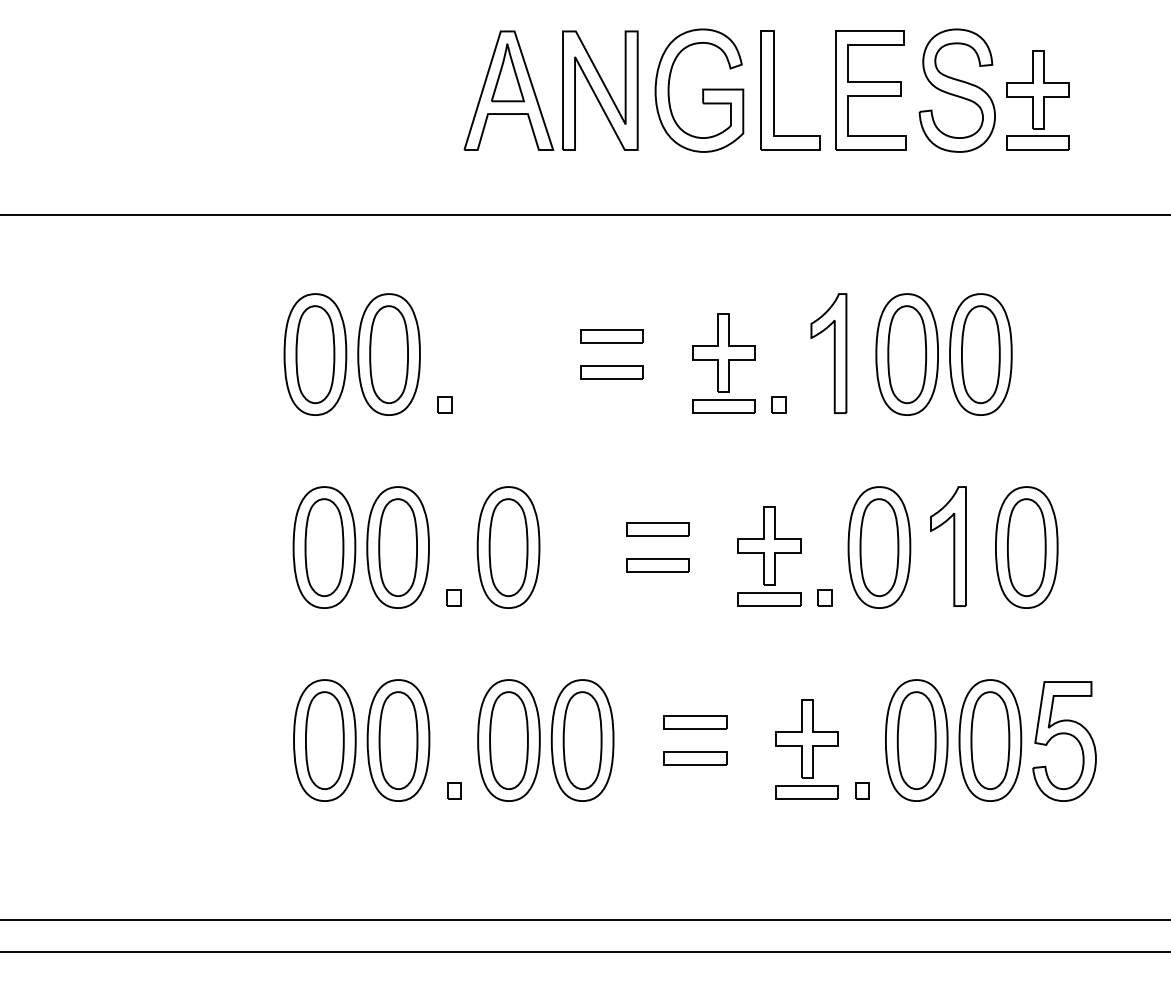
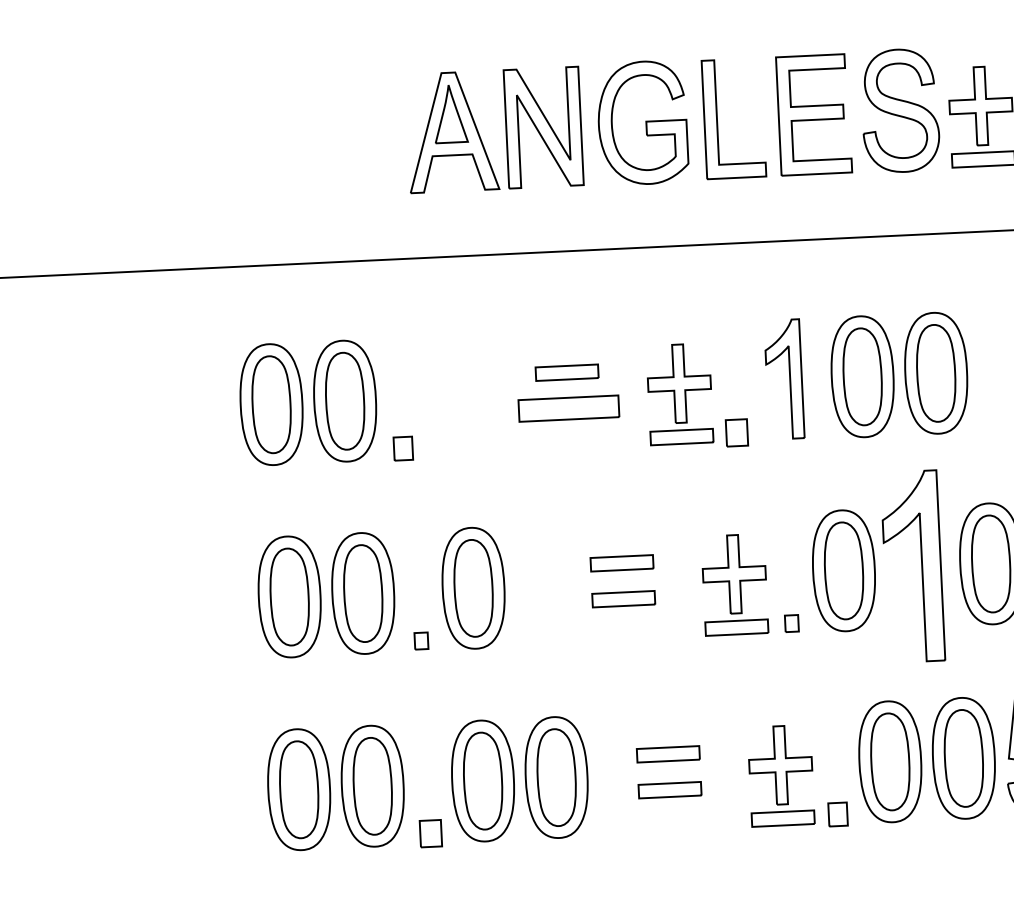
part: (611, 372) -> (568, 408), size x1.6
part: (444, 404) -> (402, 448), size x1.4
part: (778, 404) -> (736, 432), size x1.6
part: (948, 546) -> (912, 566), size x1.6
part: (454, 790) -> (430, 833), size x1.6
part: (862, 790) -> (838, 814), size x1.4

